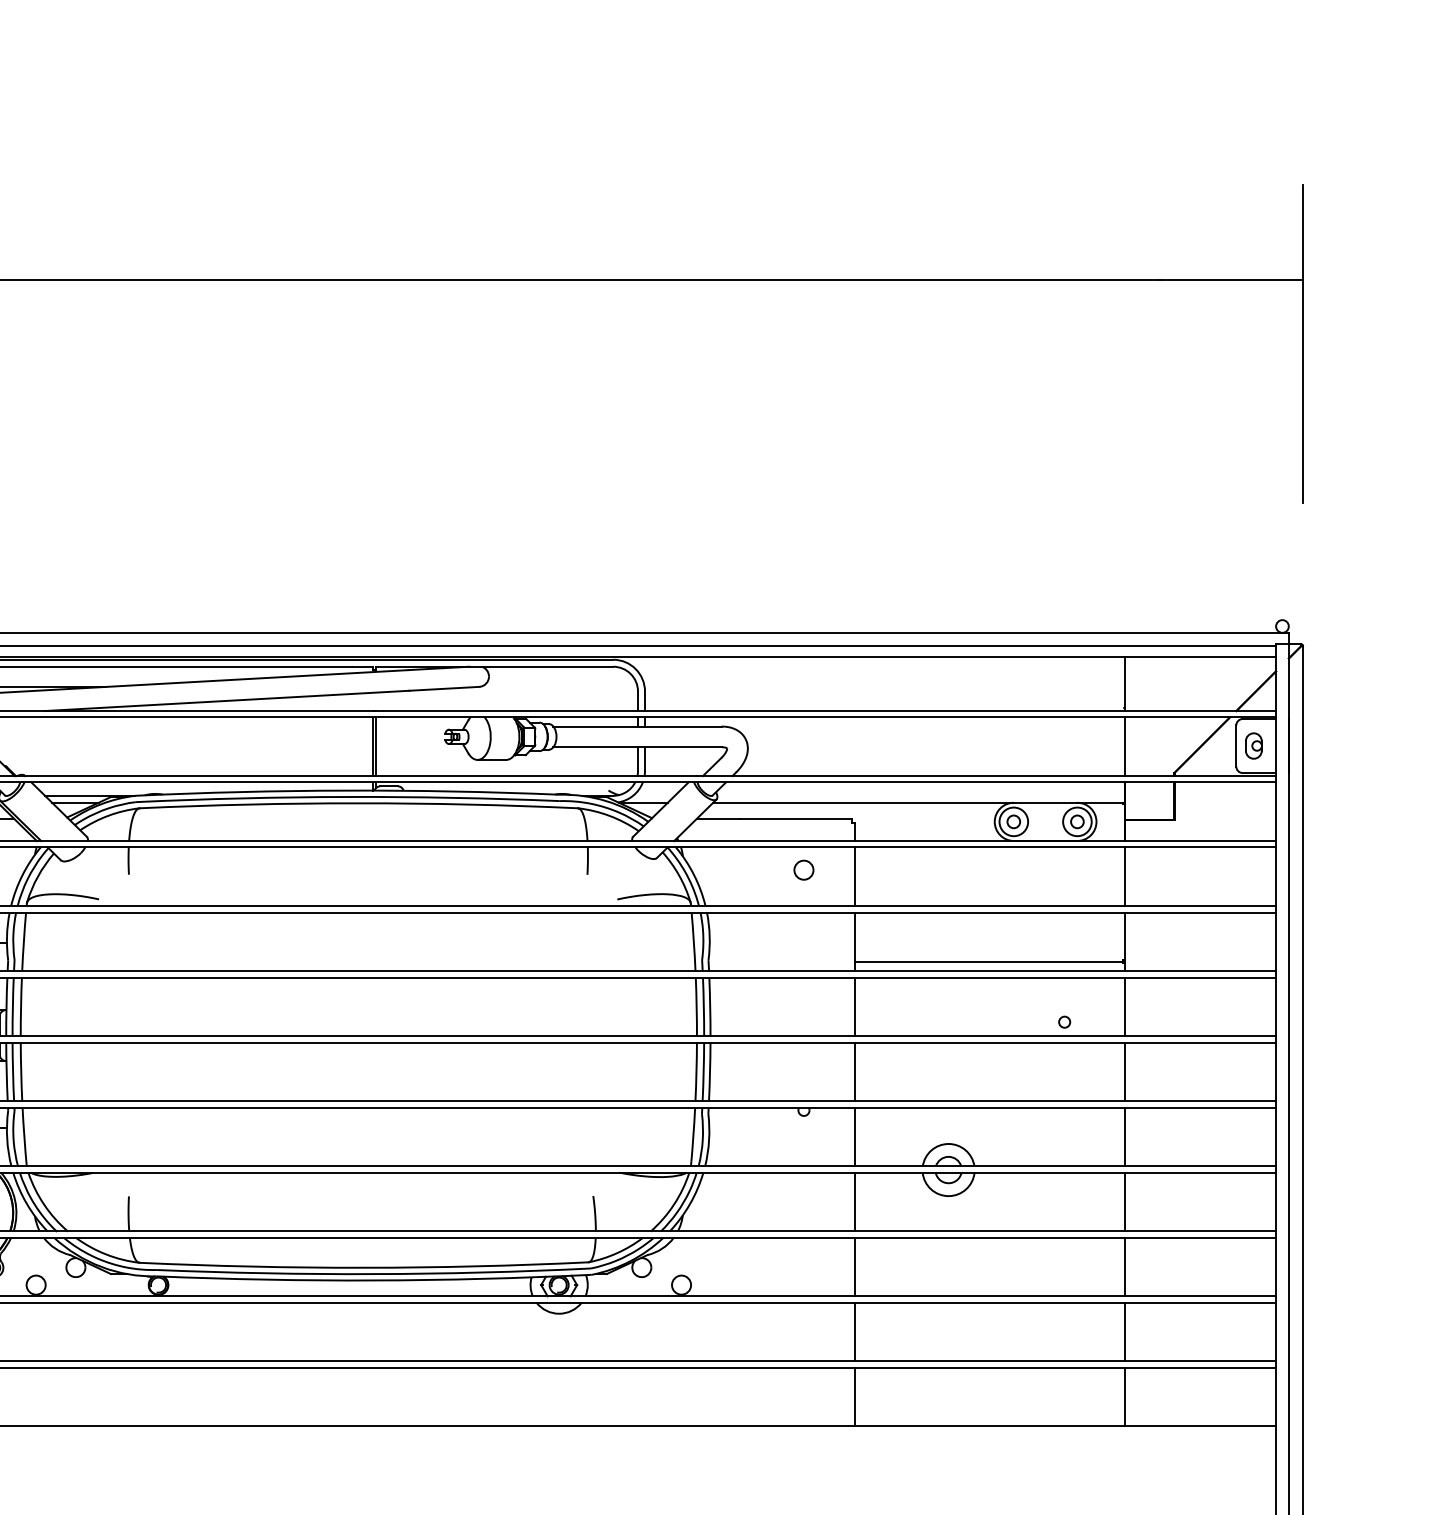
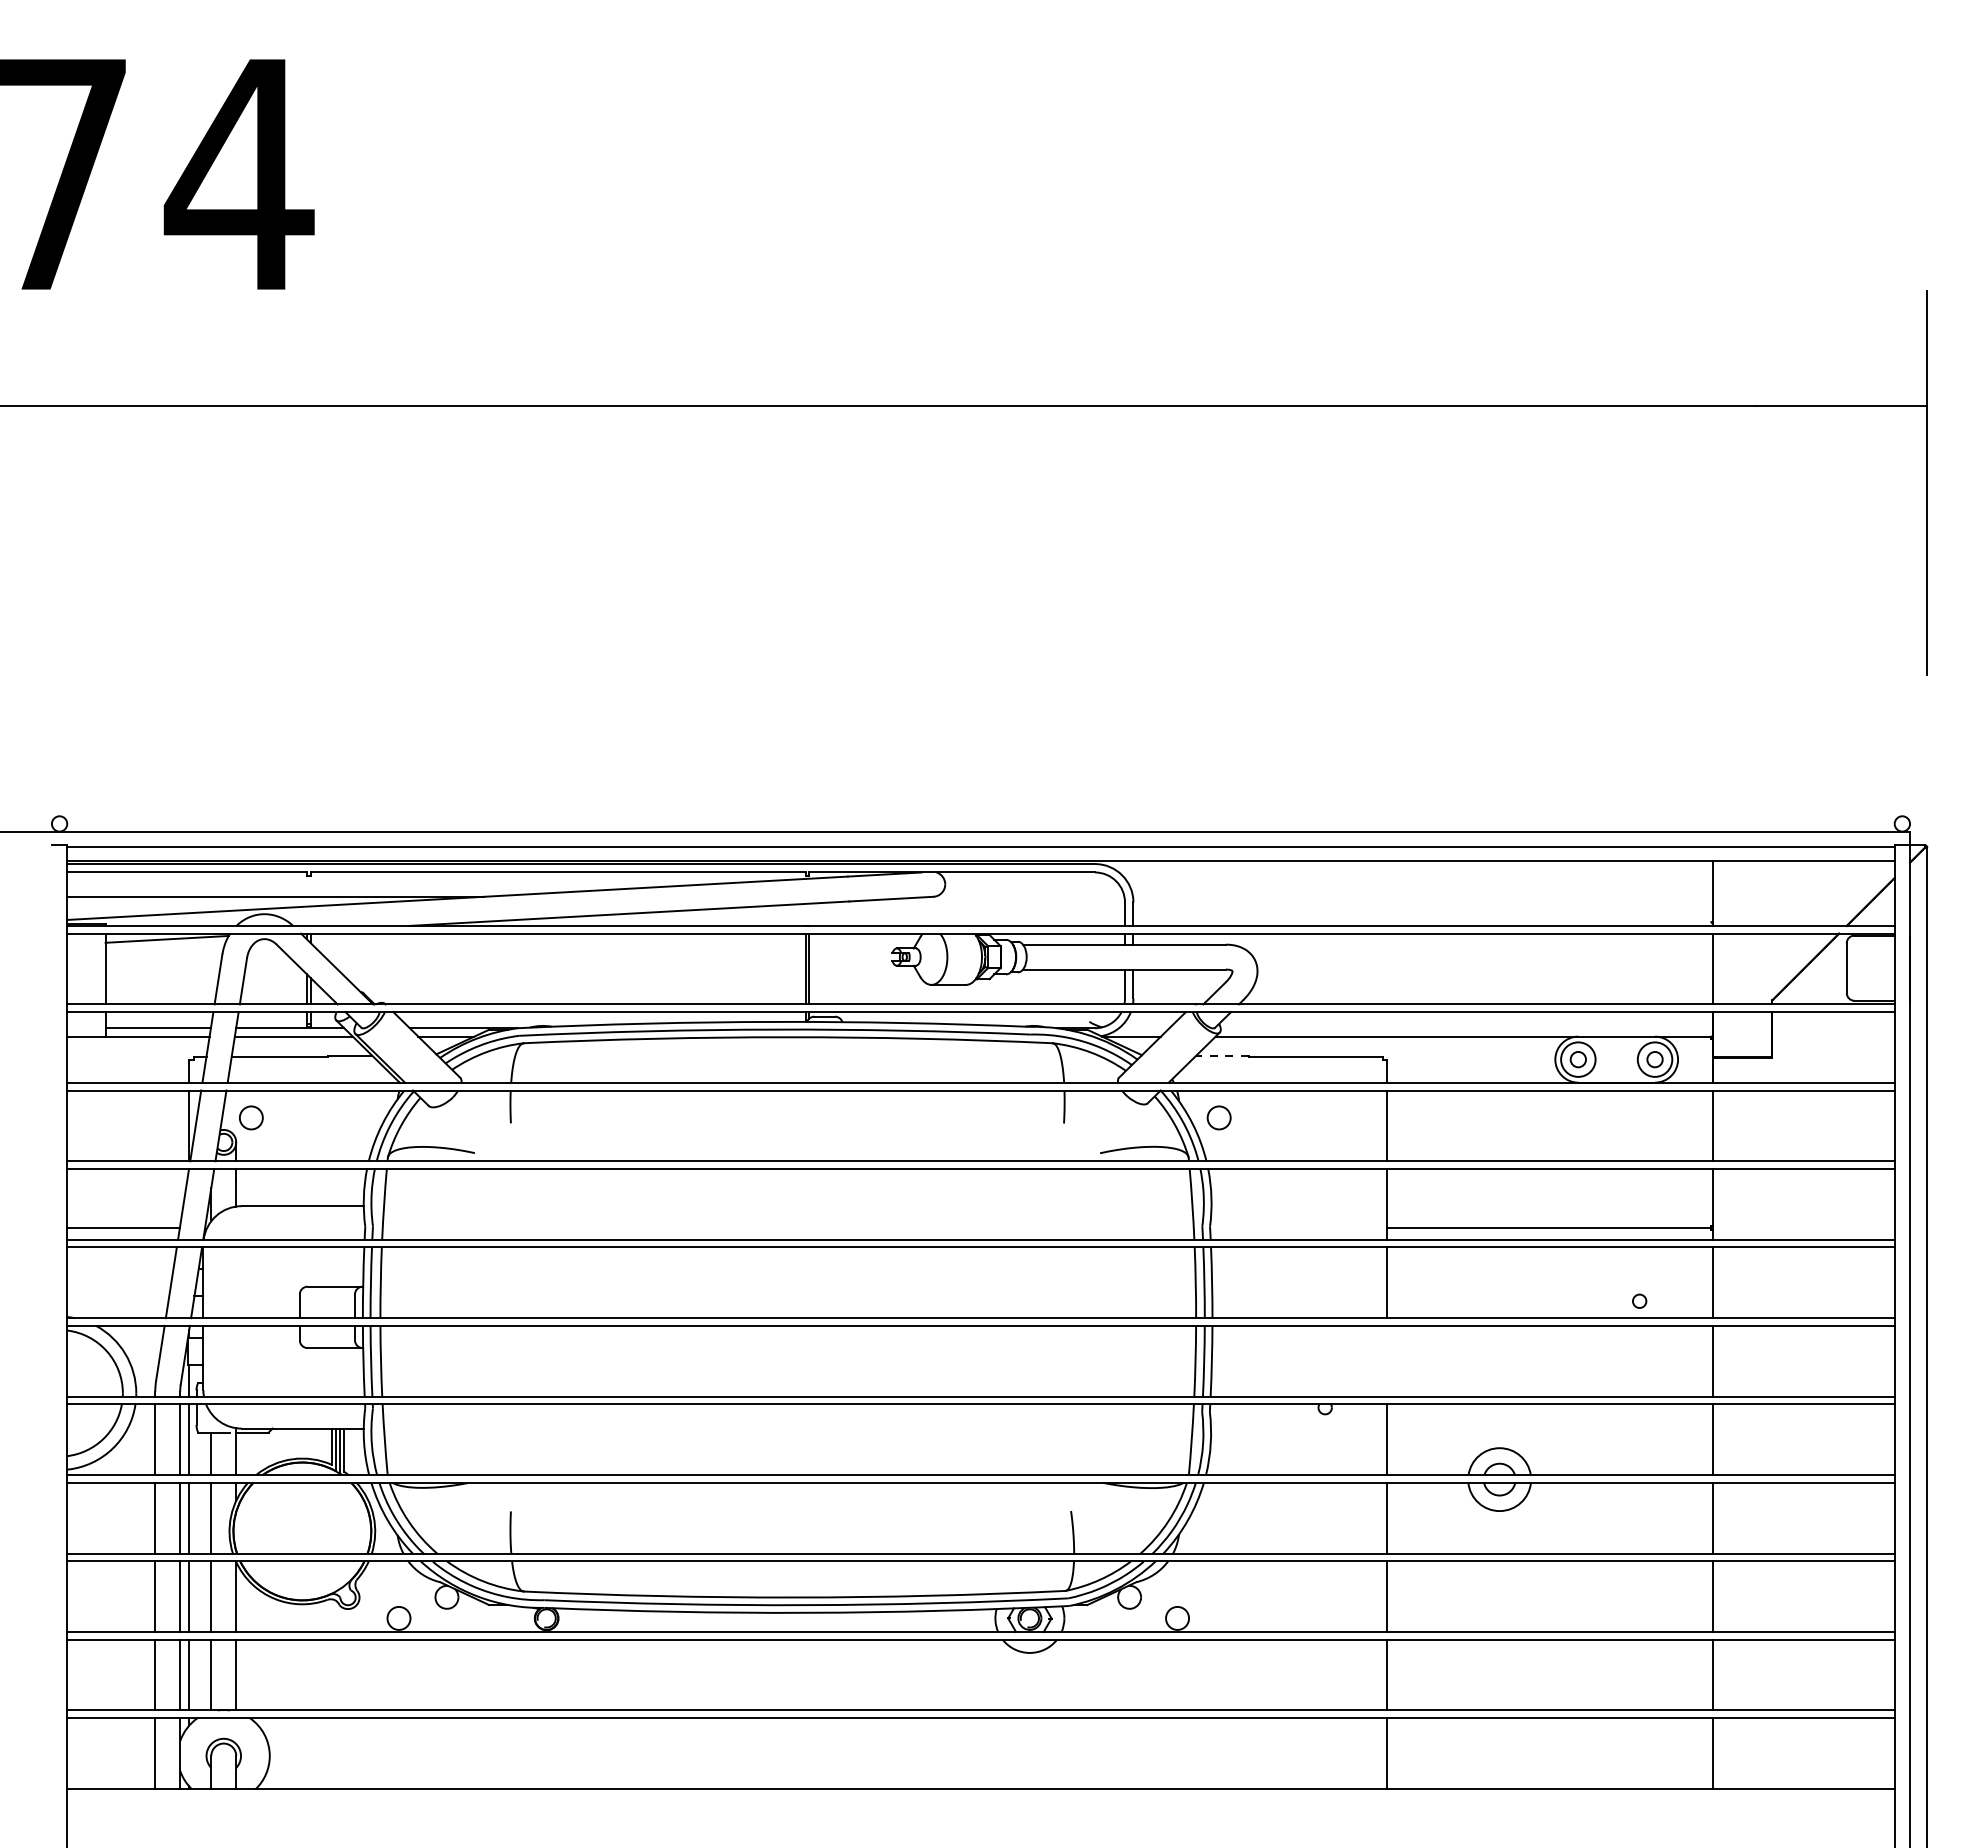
part: (1253, 745) -> (1867, 967), removed
line: (718, 818) -> (1221, 1055), solid -> dashed
circle: (803, 869) -> (1218, 1117), moved
line: (855, 1071) -> (1387, 1360), removed

